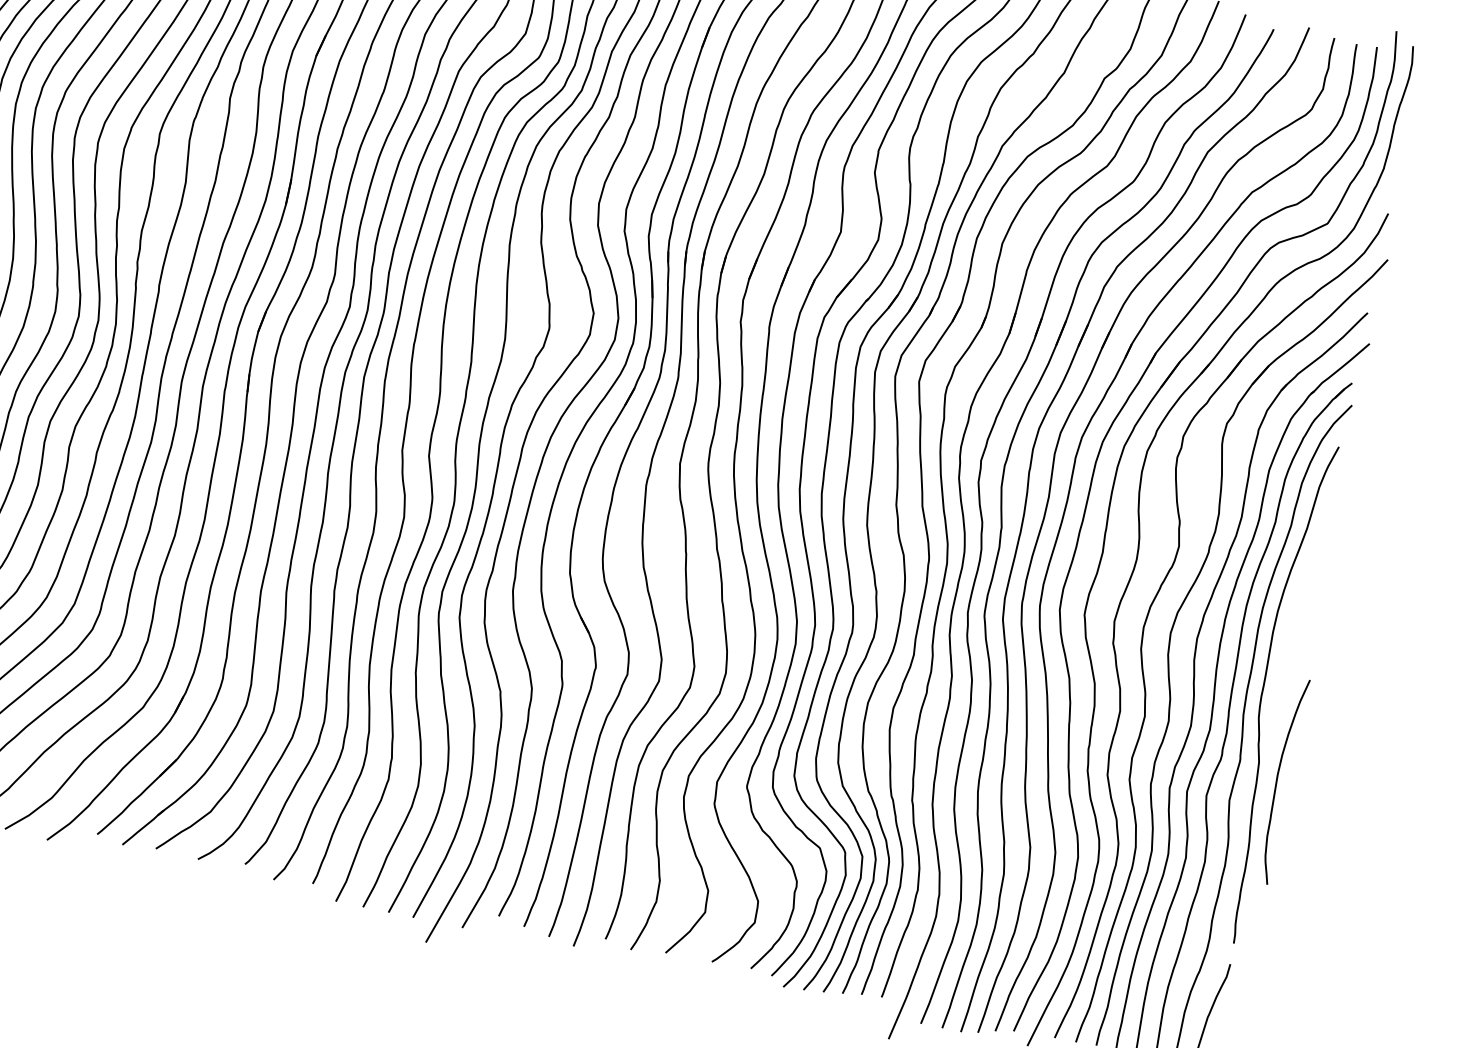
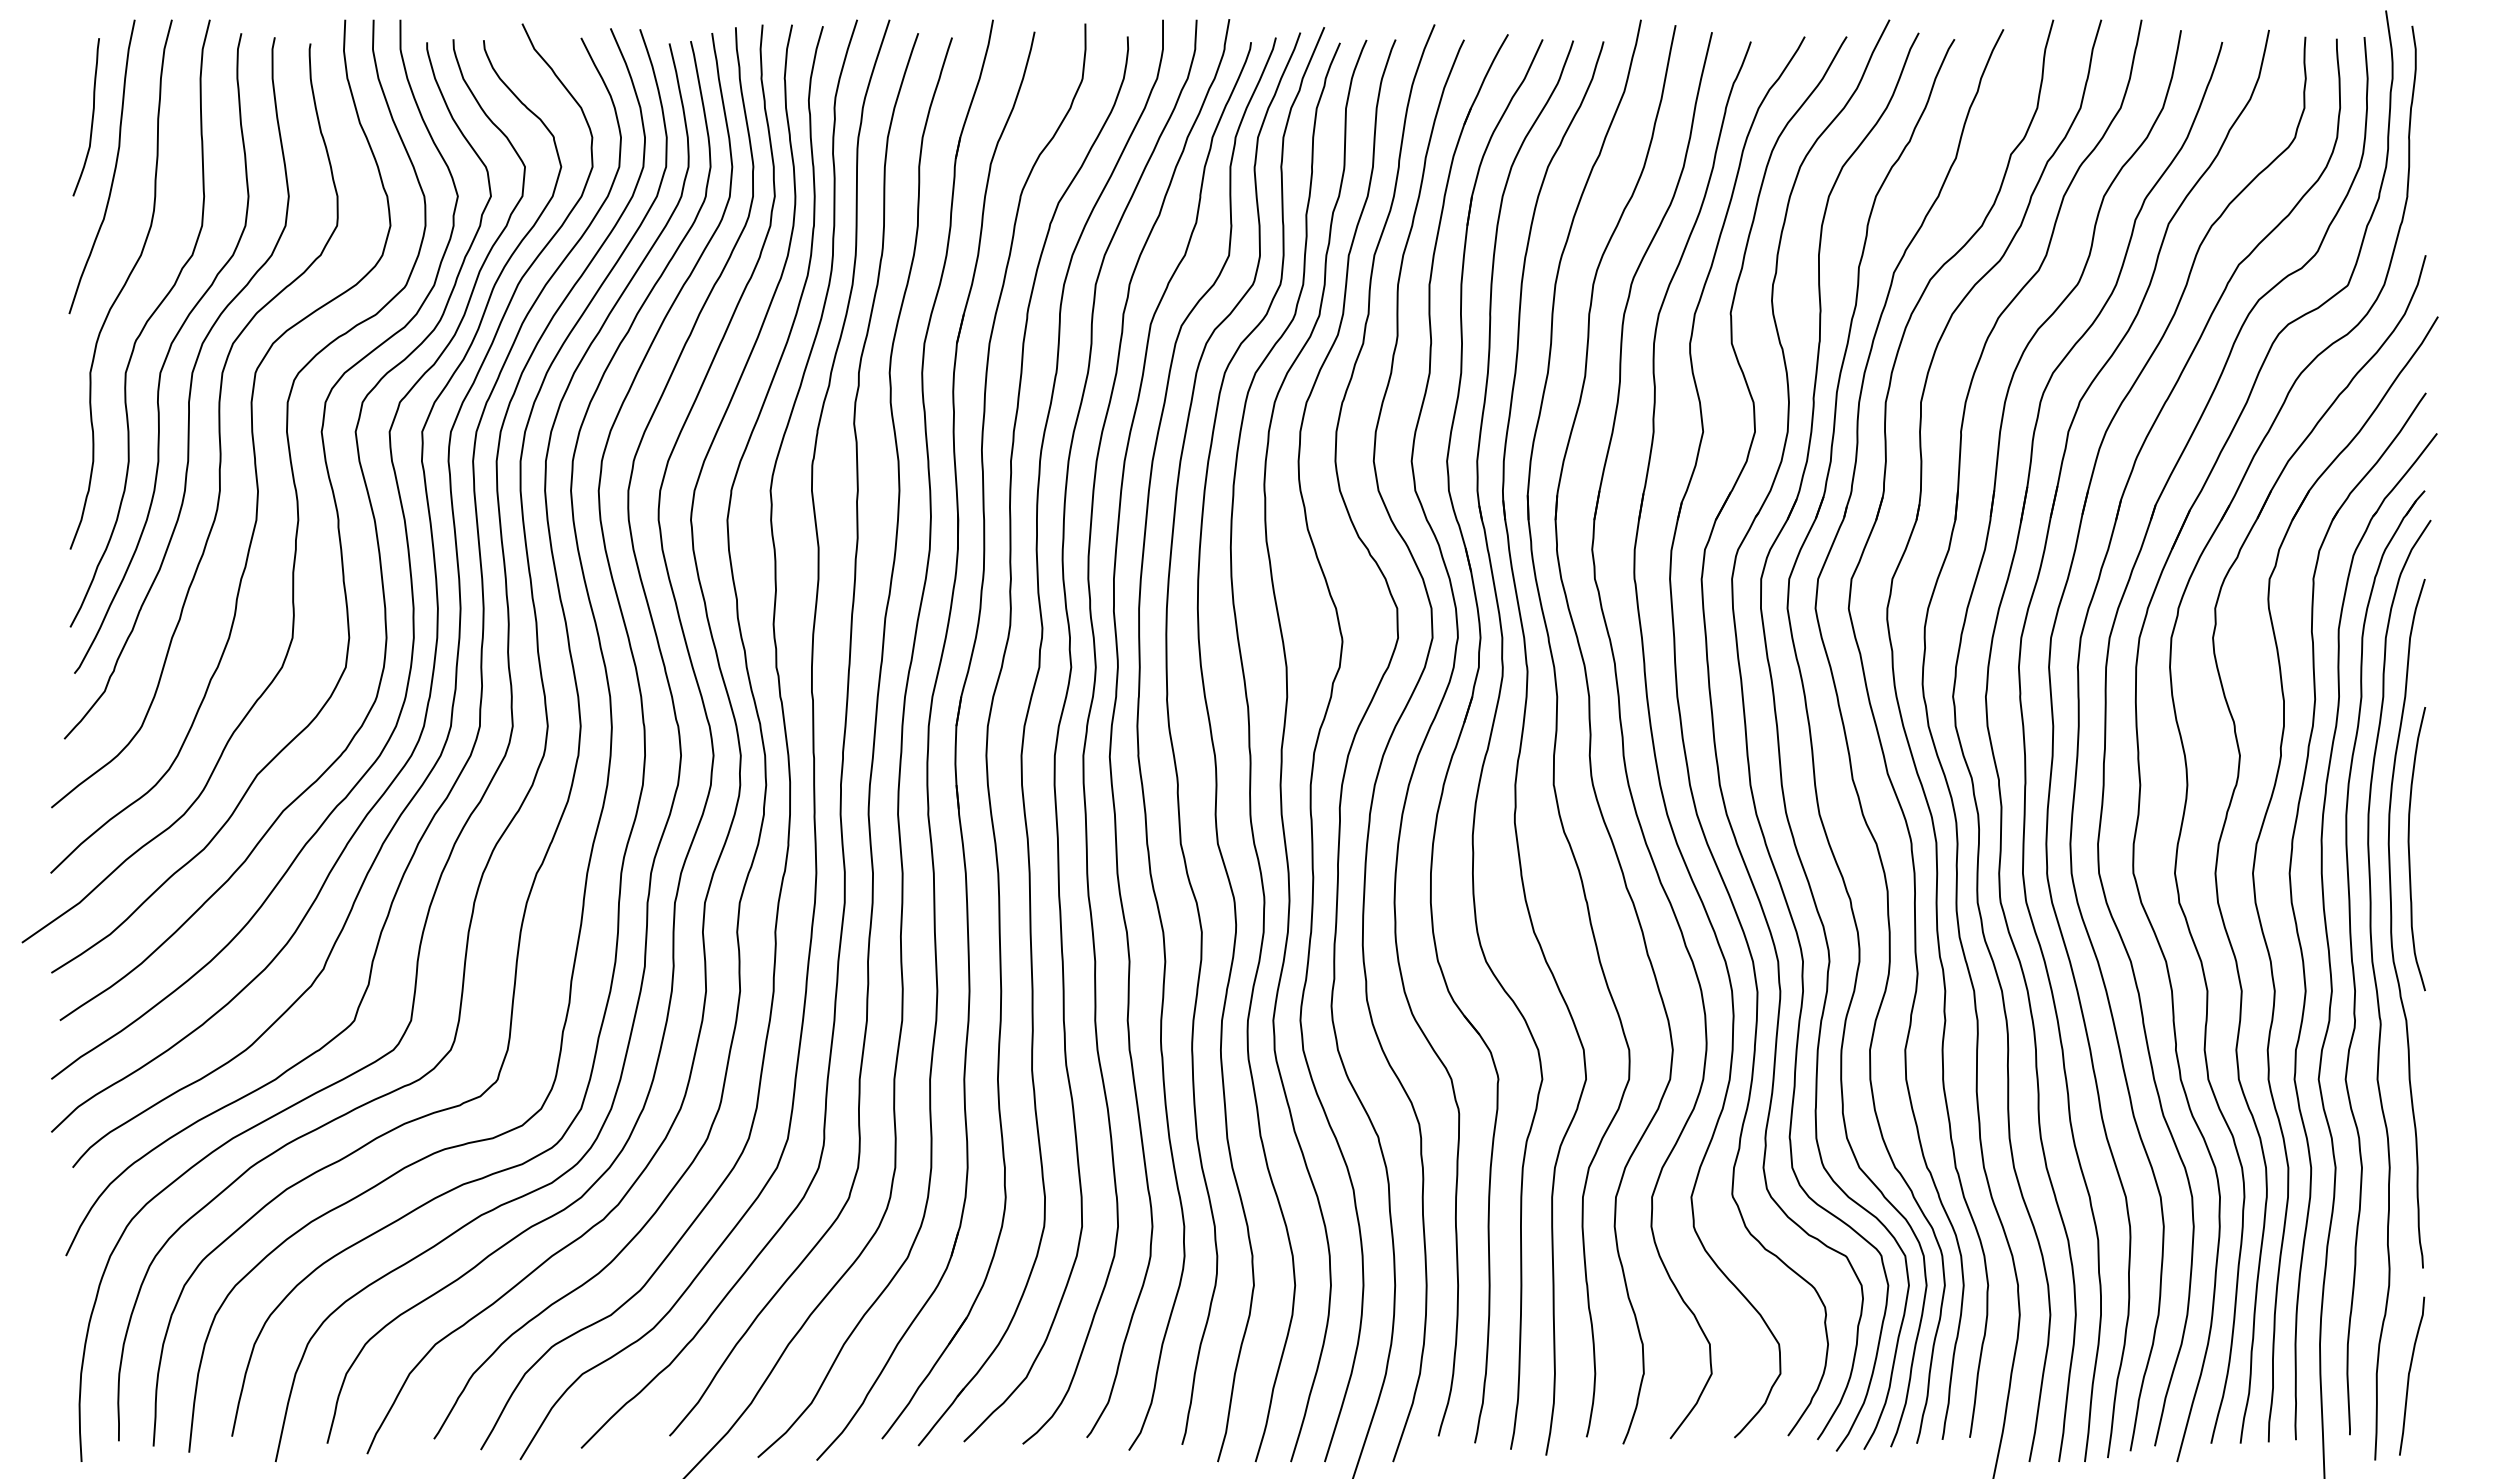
curve: (1277, 780) -> (2409, 849), moved

